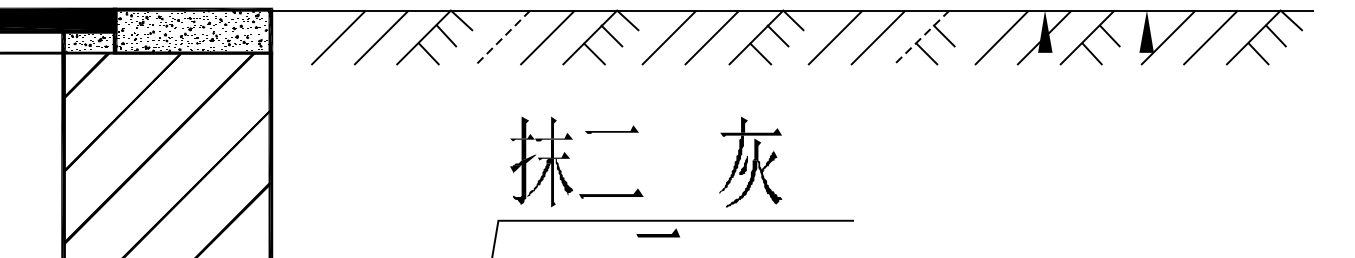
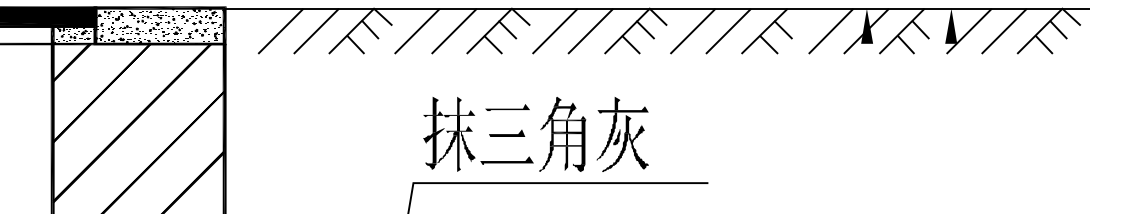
line: (503, 37) -> (417, 31), dashed -> solid
line: (921, 37) -> (764, 31), dashed -> solid
part: (678, 162) -> (562, 134), added
part: (658, 232) -> (507, 132), moved

